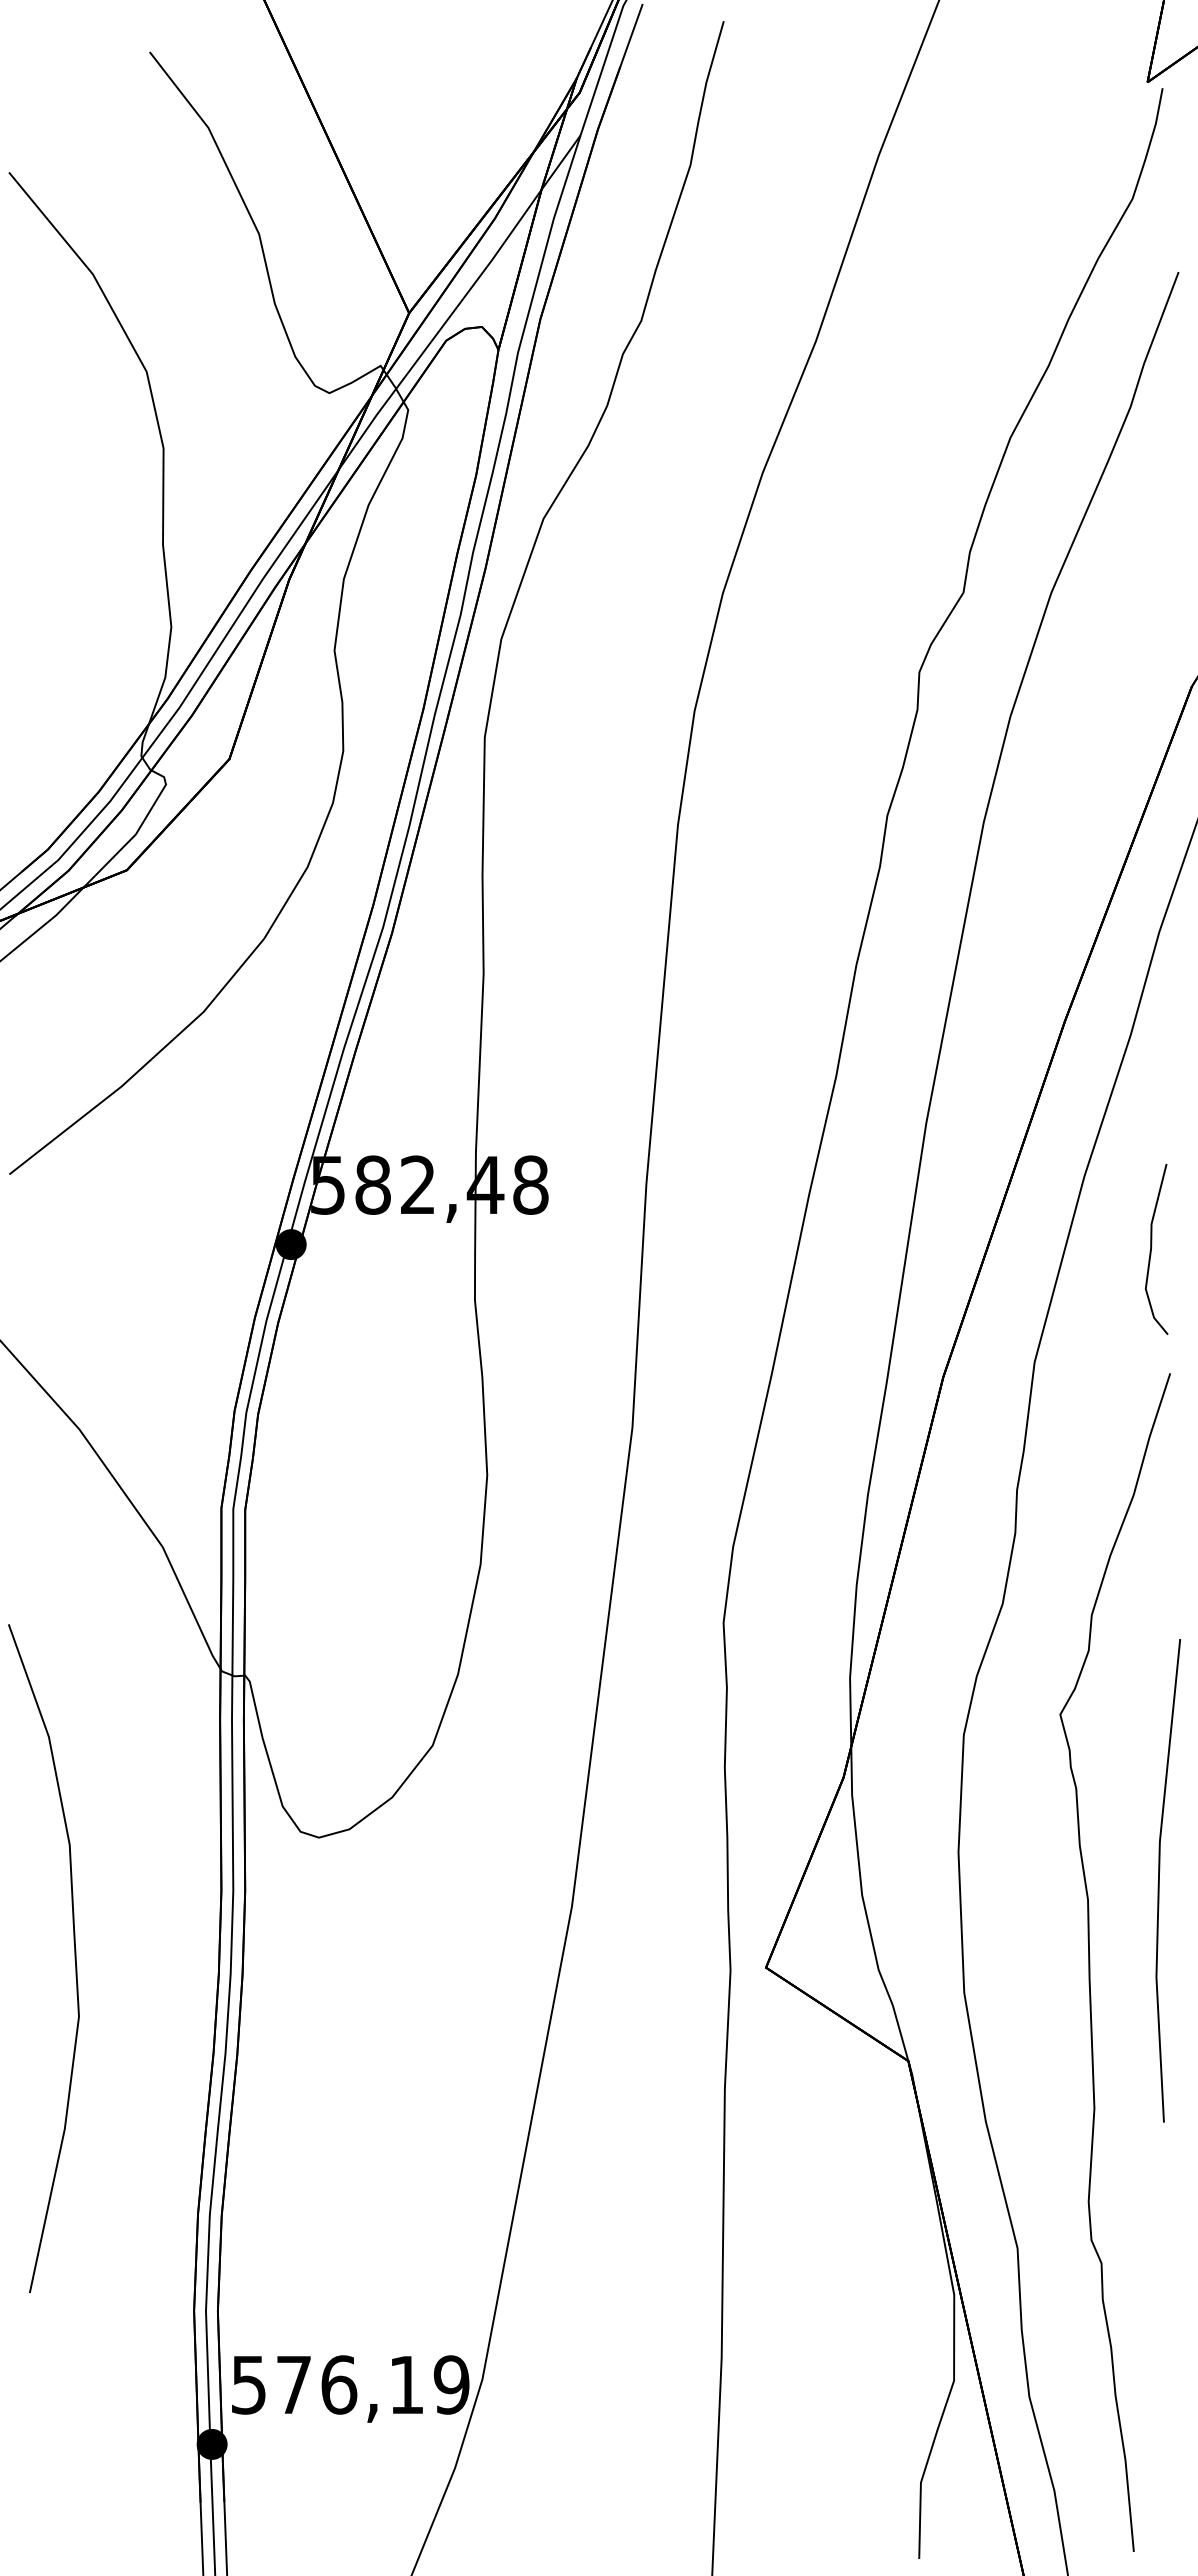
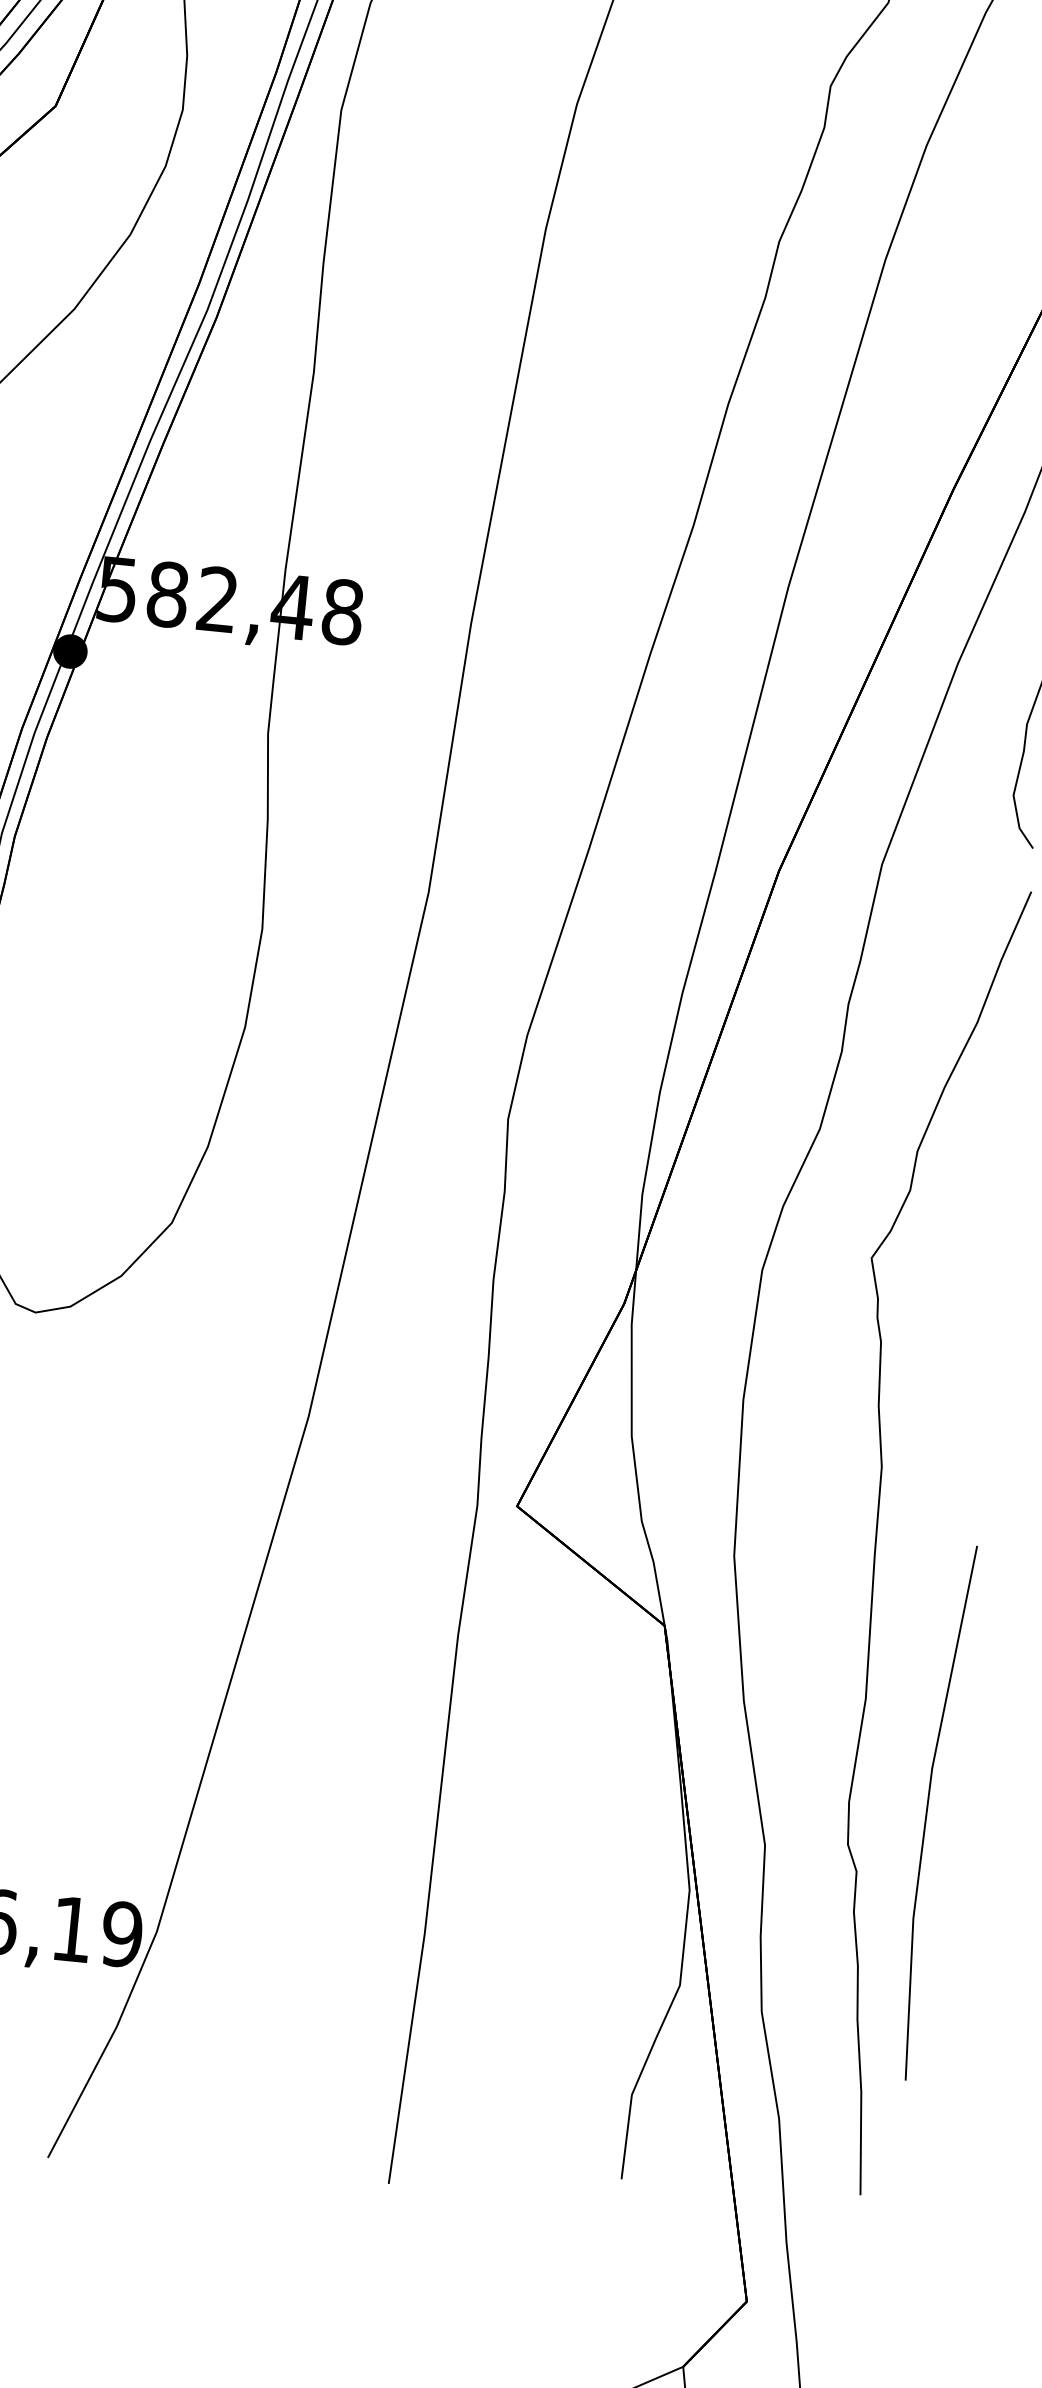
part: (1159, 1880) -> (927, 1811), moved

